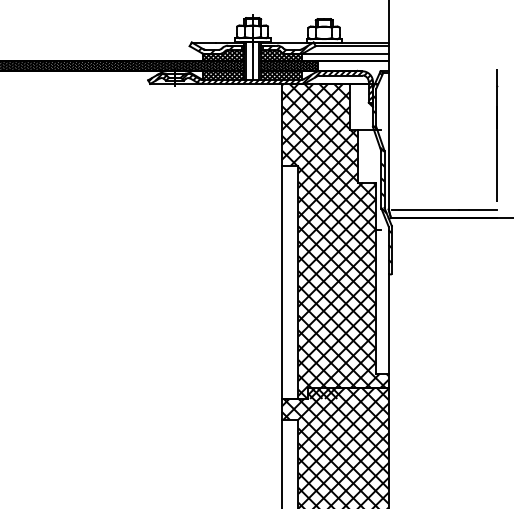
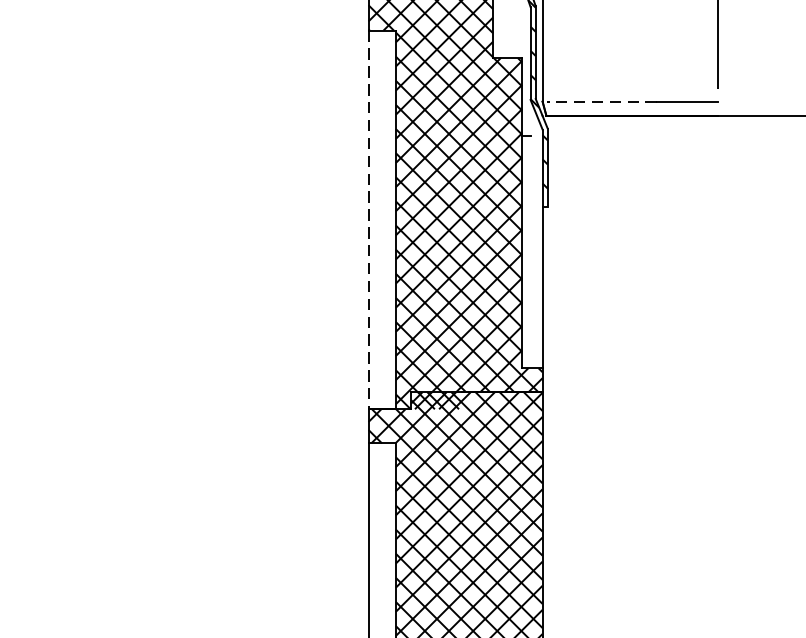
line: (425, 209) -> (602, 101), solid -> dashed
line: (281, 282) -> (368, 220), solid -> dashed

